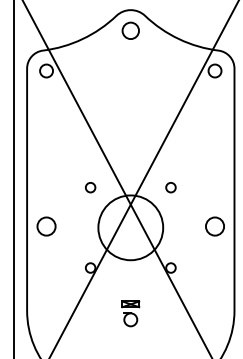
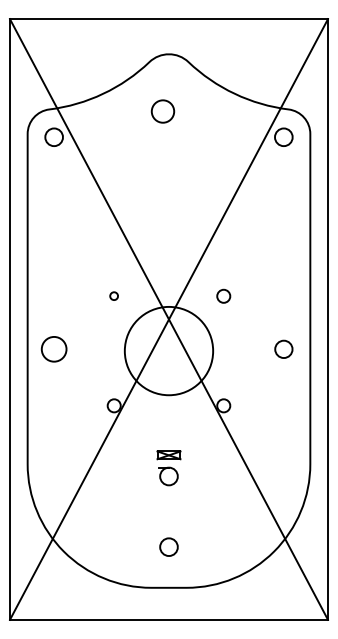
circle: (130, 30) -> (162, 111), moved
circle: (90, 187) -> (113, 295), size x0.6
circle: (214, 226) -> (283, 349), size x0.7

